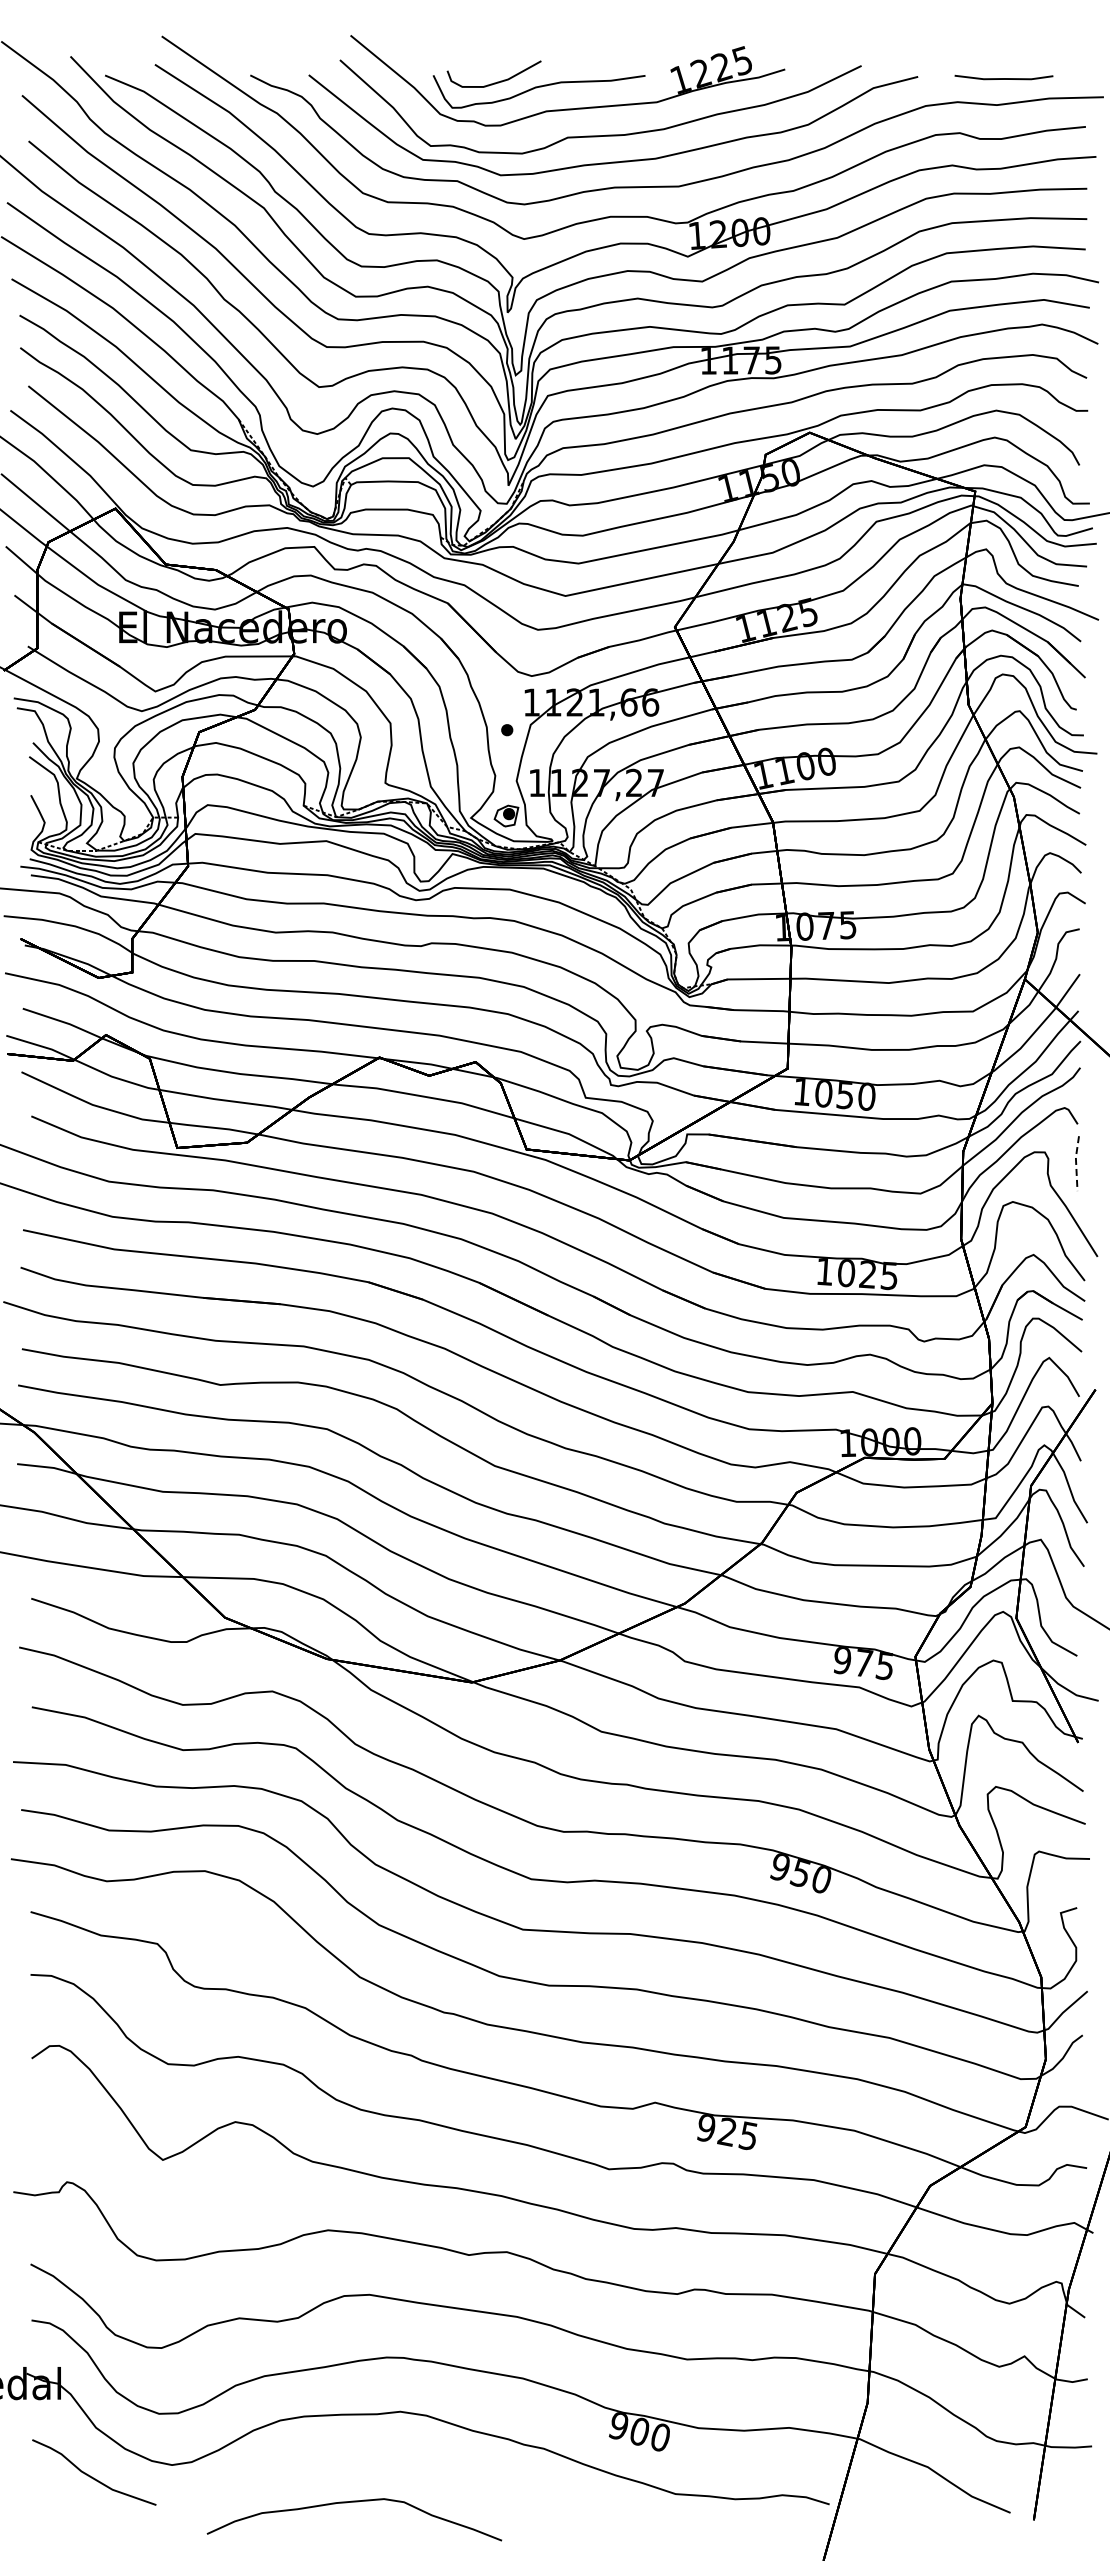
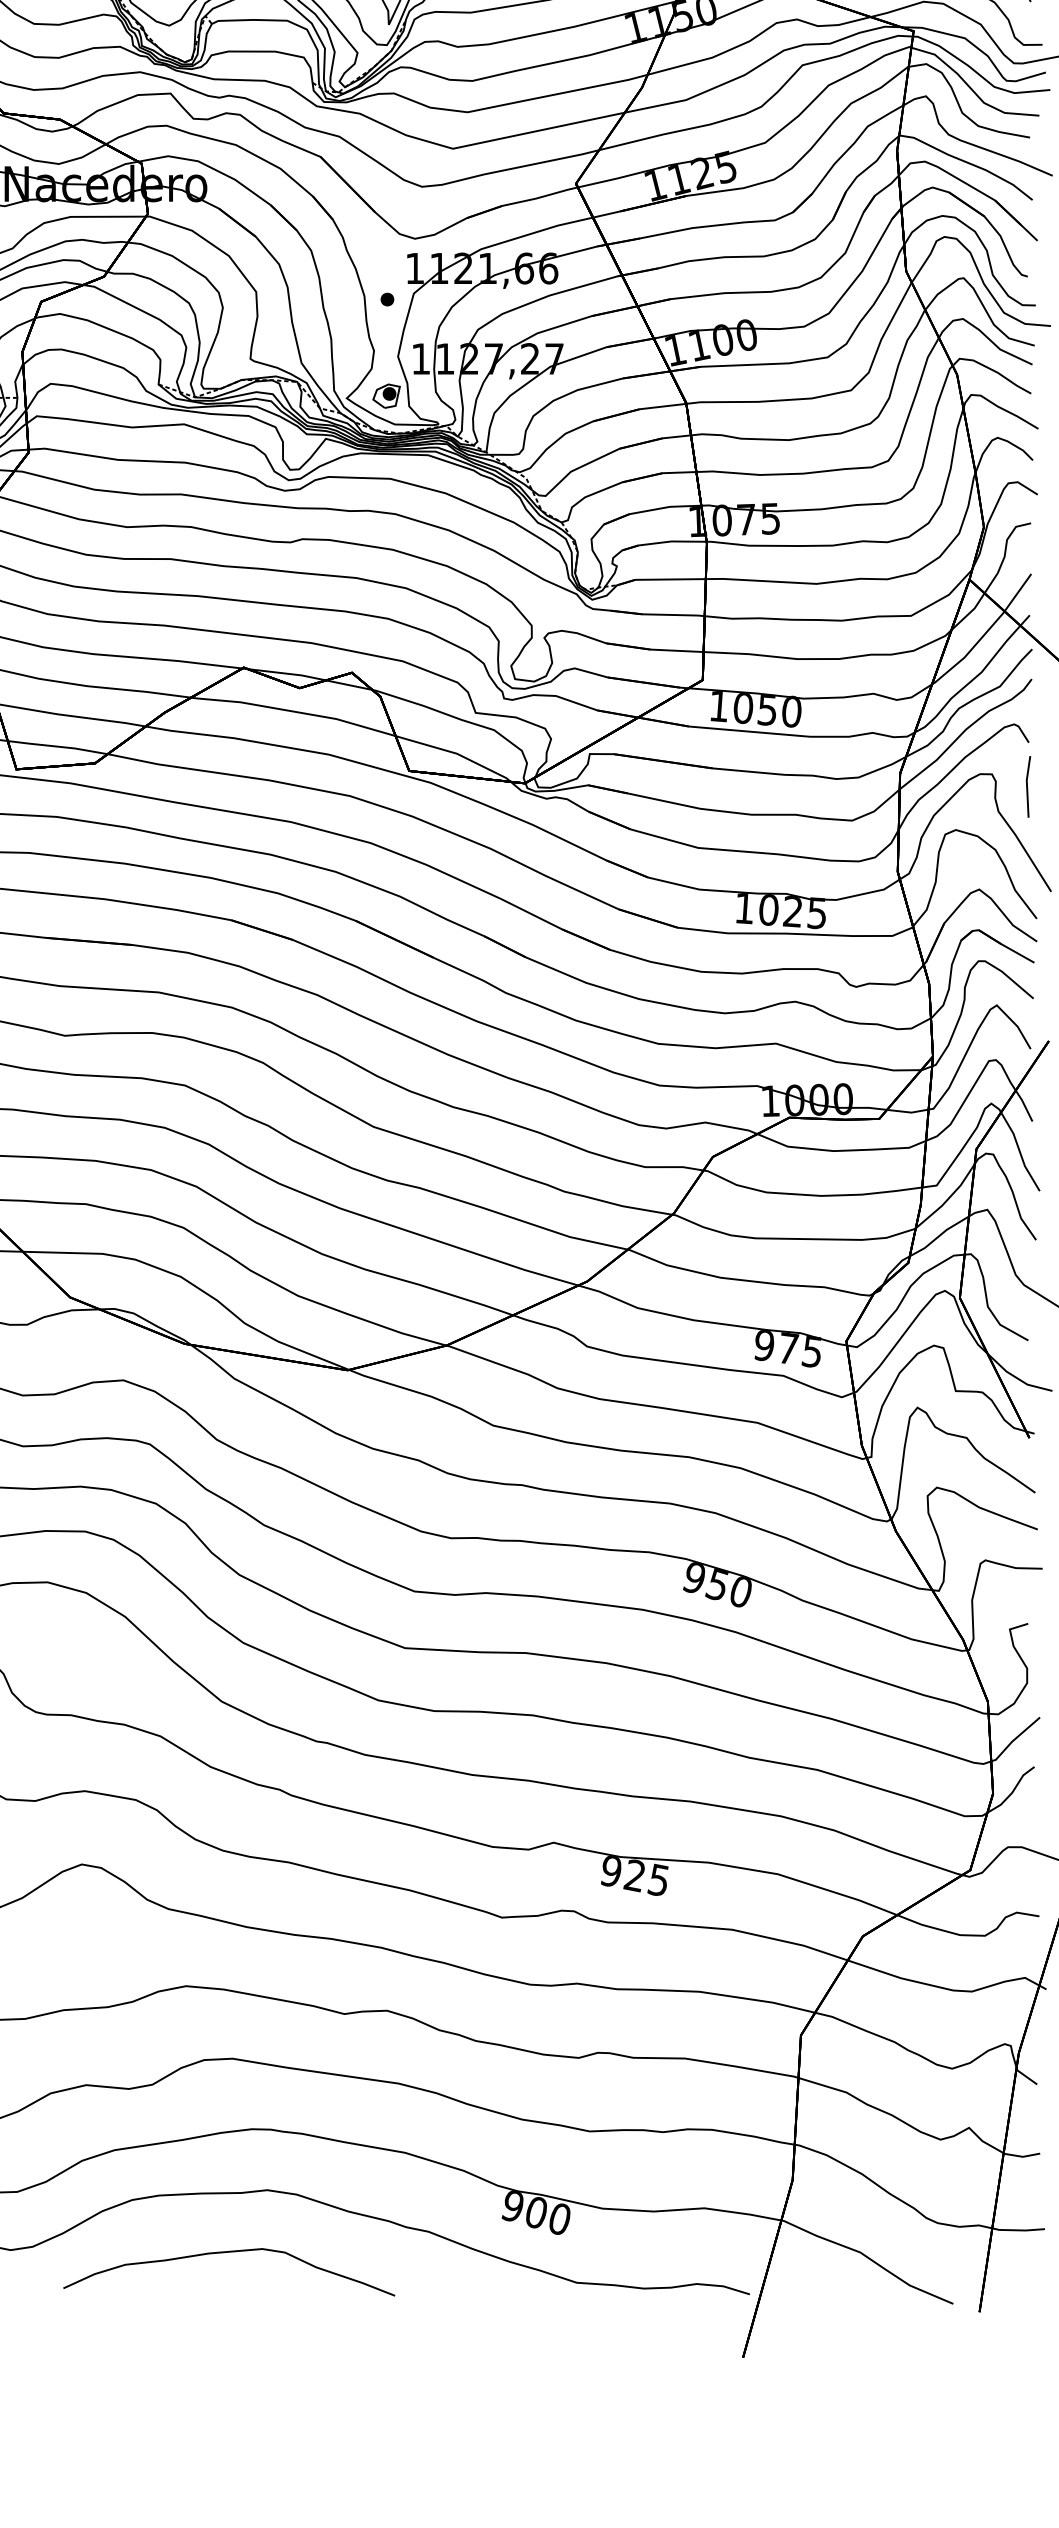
line: (1076, 1163) -> (1027, 786), dashed -> solid
curve: (354, 2502) -> (229, 2252), moved

